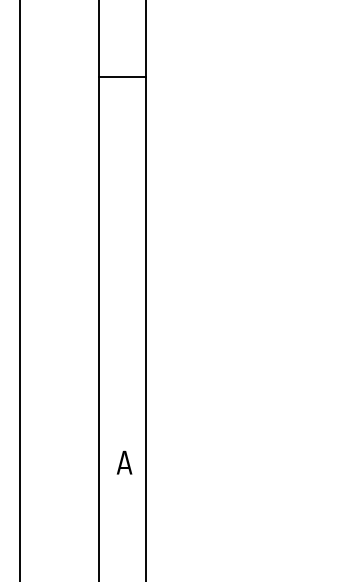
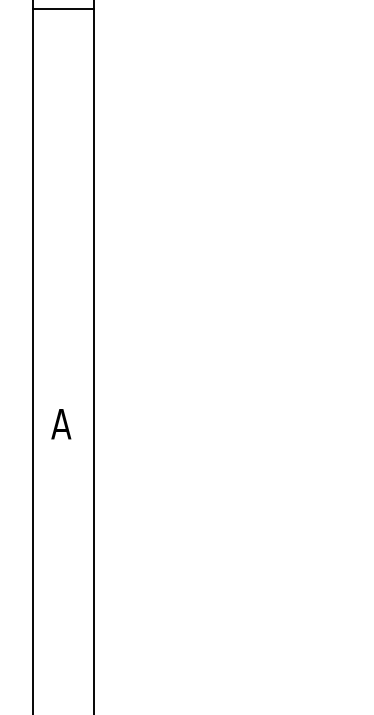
line: (121, 76) -> (62, 8), moved
part: (124, 462) -> (61, 423), moved

